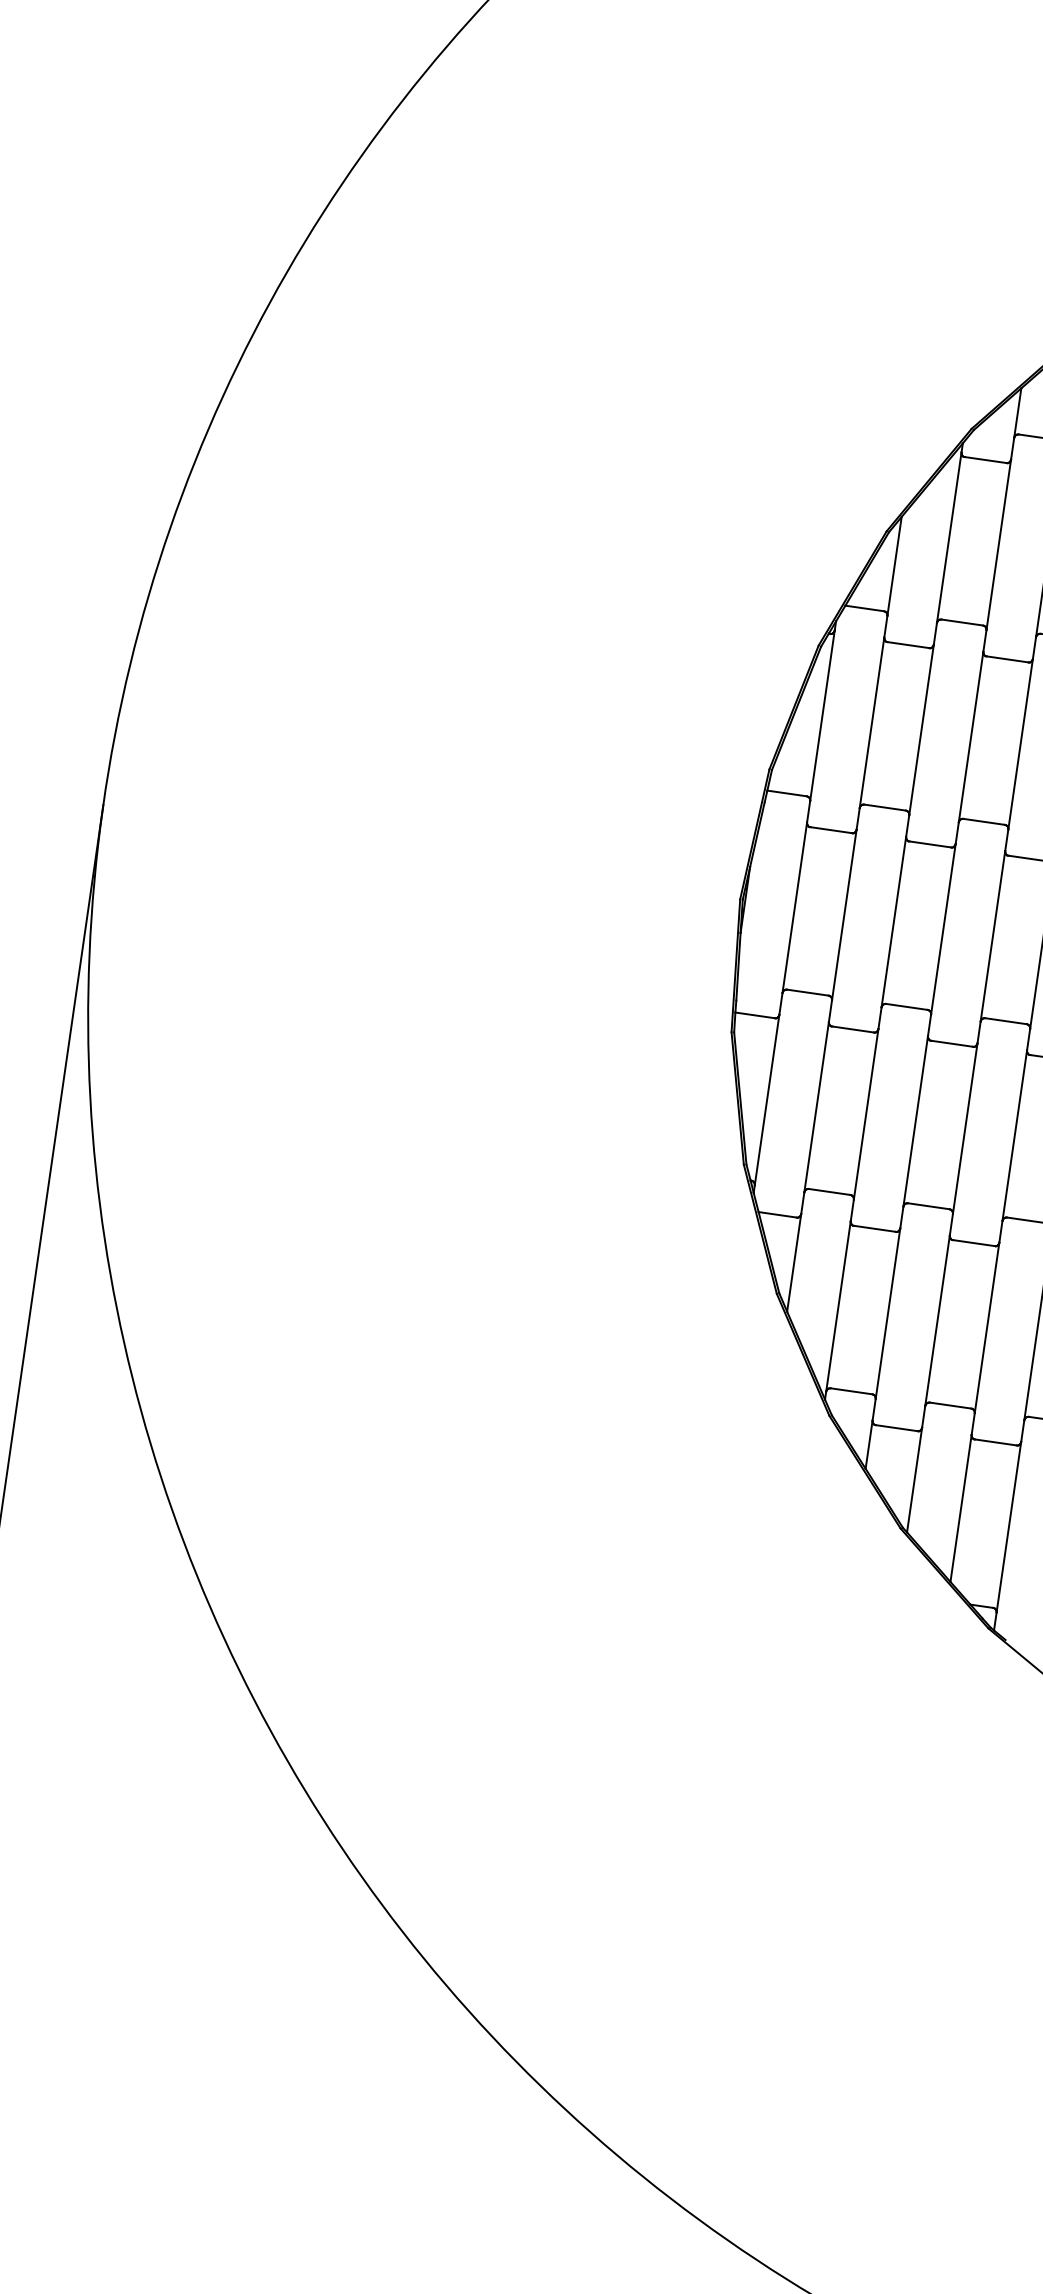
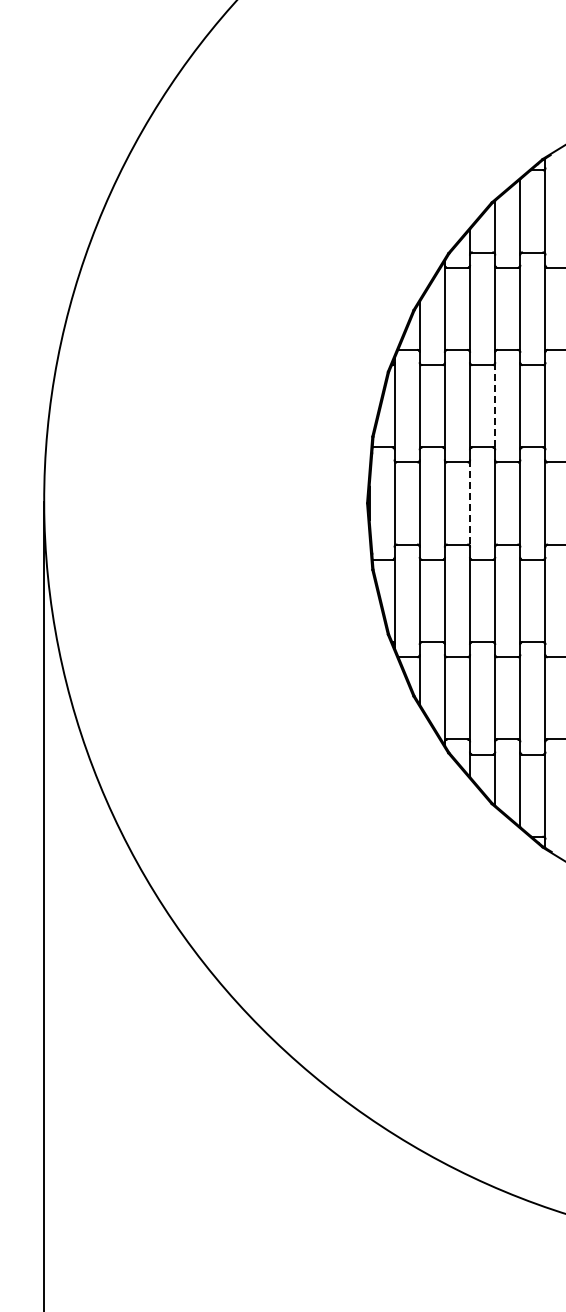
line: (1021, 744) -> (495, 406), solid -> dashed
line: (944, 931) -> (470, 504), solid -> dashed

